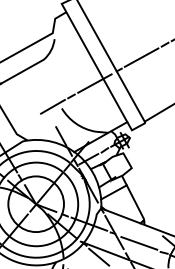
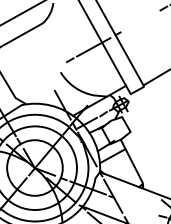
line: (141, 57) -> (140, 21), removed
line: (52, 106) -> (51, 70), removed
line: (139, 243) -> (138, 207), removed

